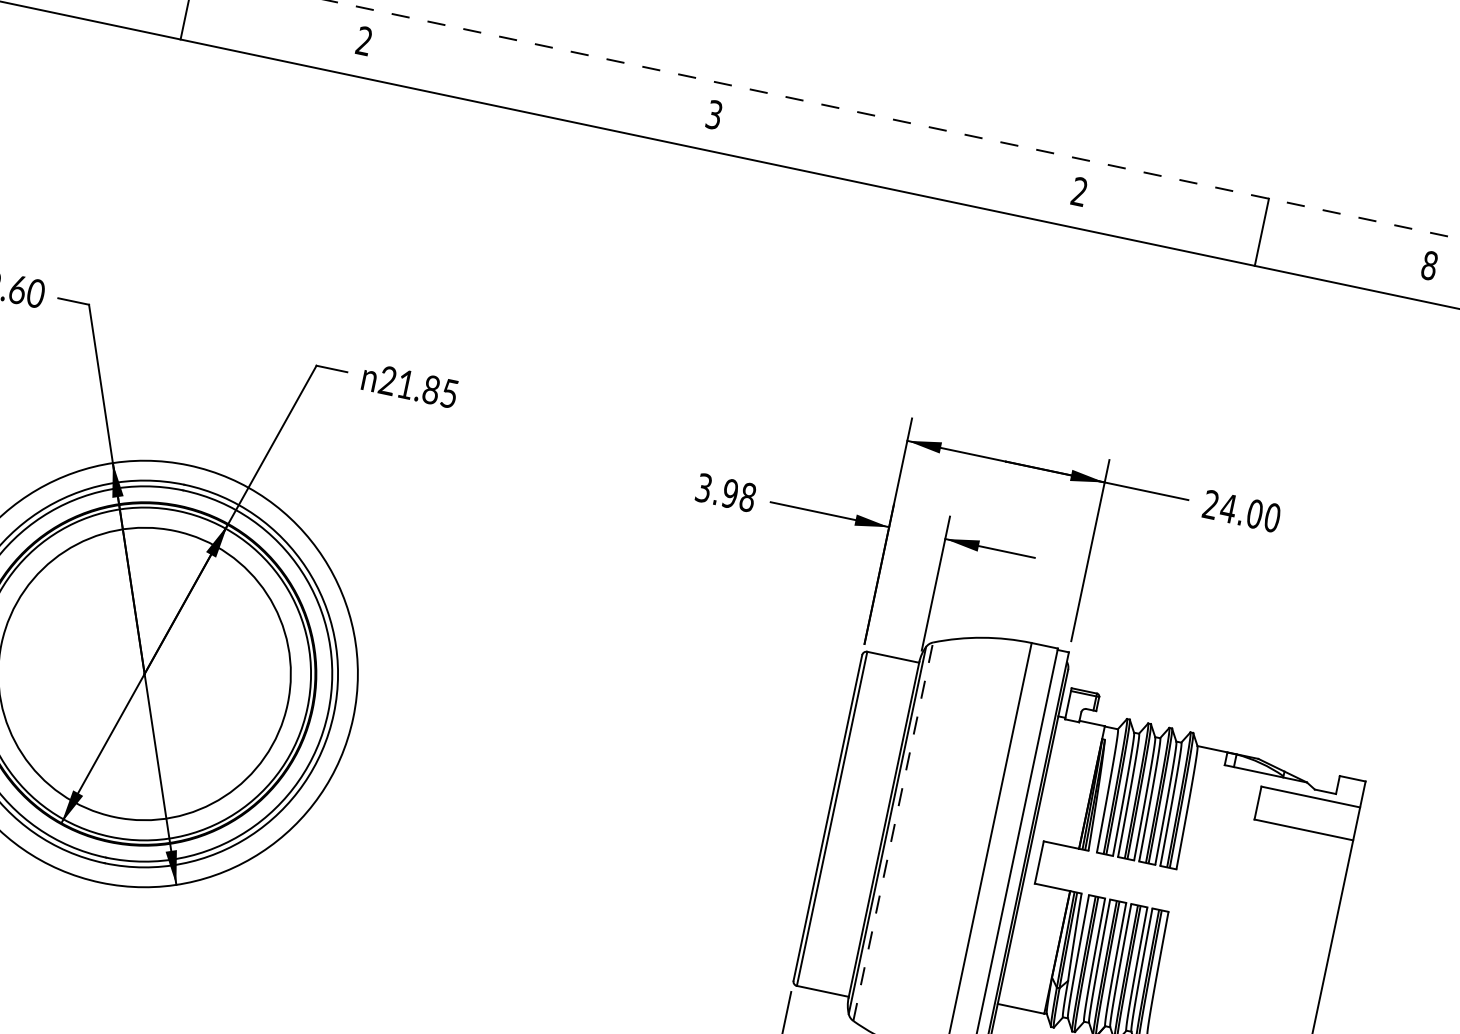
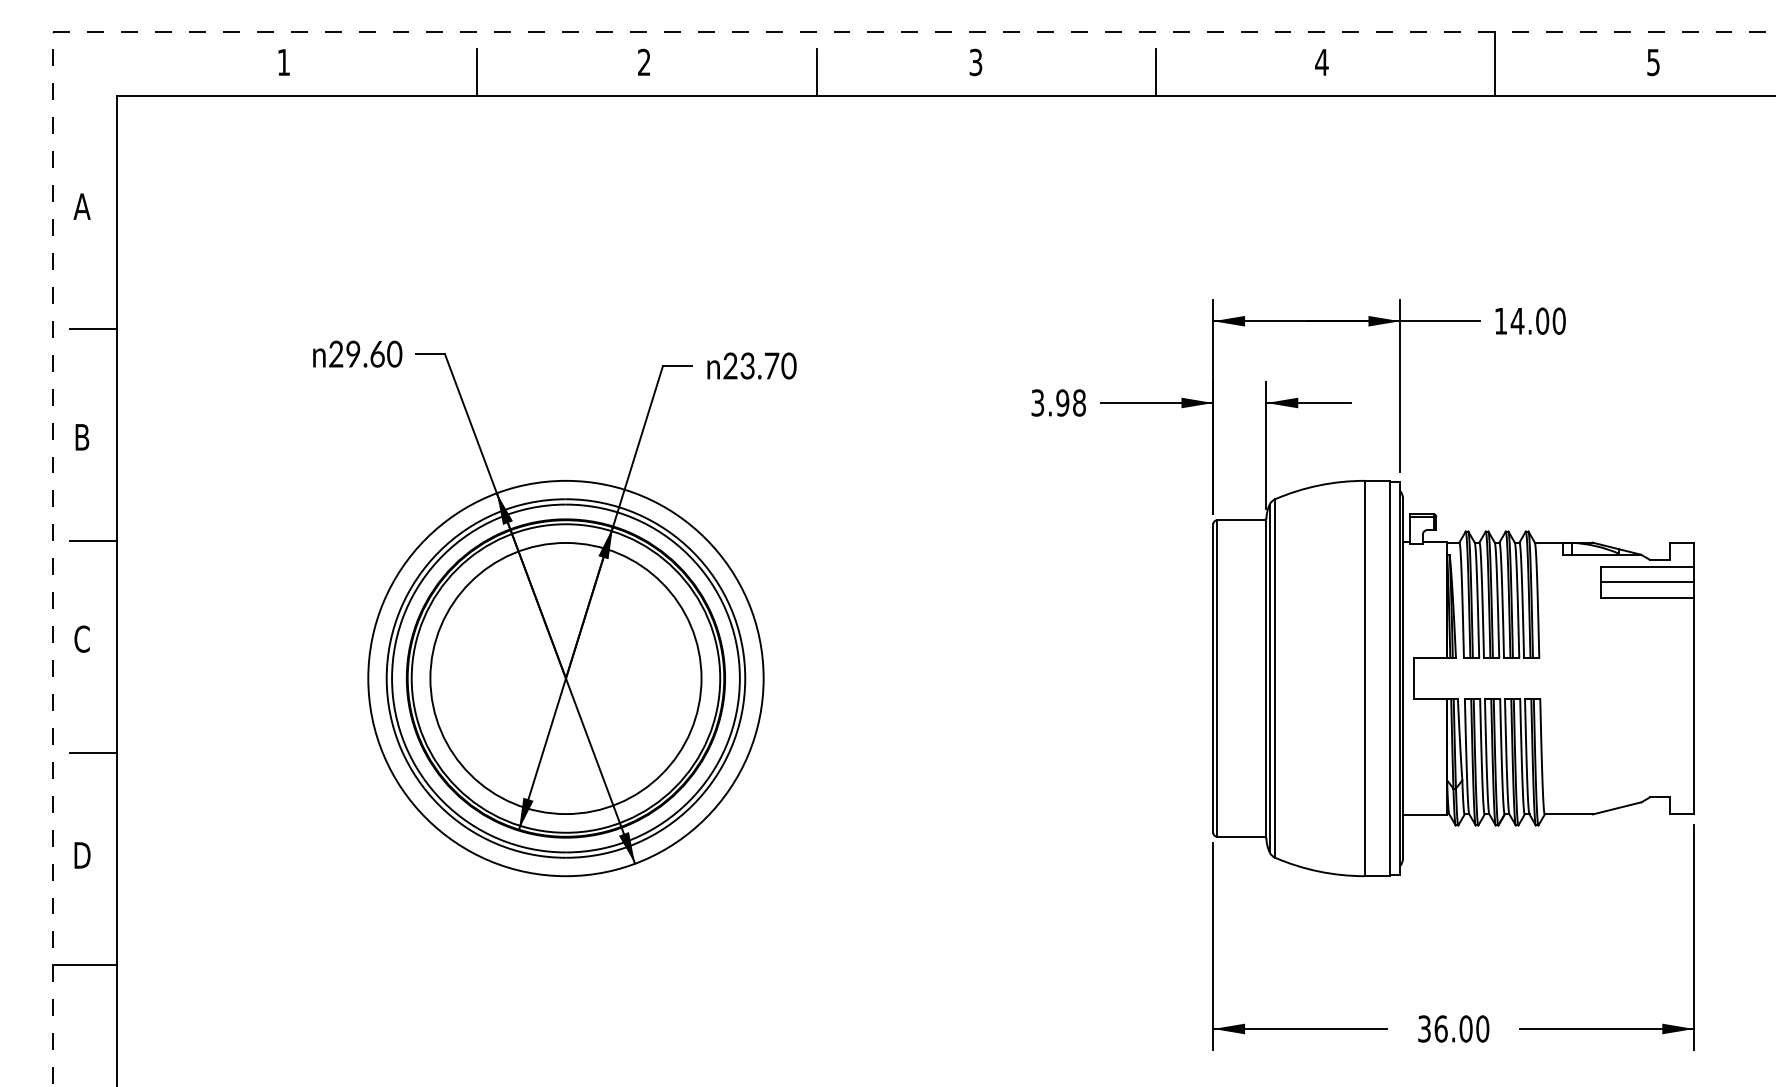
line: (543, 90) -> (816, 72), added
line: (901, 165) -> (1155, 72), added
text: (1079, 190) -> (1321, 61), 2 -> 4
text: (1429, 265) -> (1653, 62), 8 -> 5
text: (428, 388) -> (768, 365), 21.85 -> 23.70
text: (1210, 503) -> (1500, 320), 24.00 -> 14.00
line: (1307, 812) -> (1647, 581), added
line: (893, 831) -> (1275, 678), dashed -> solid

